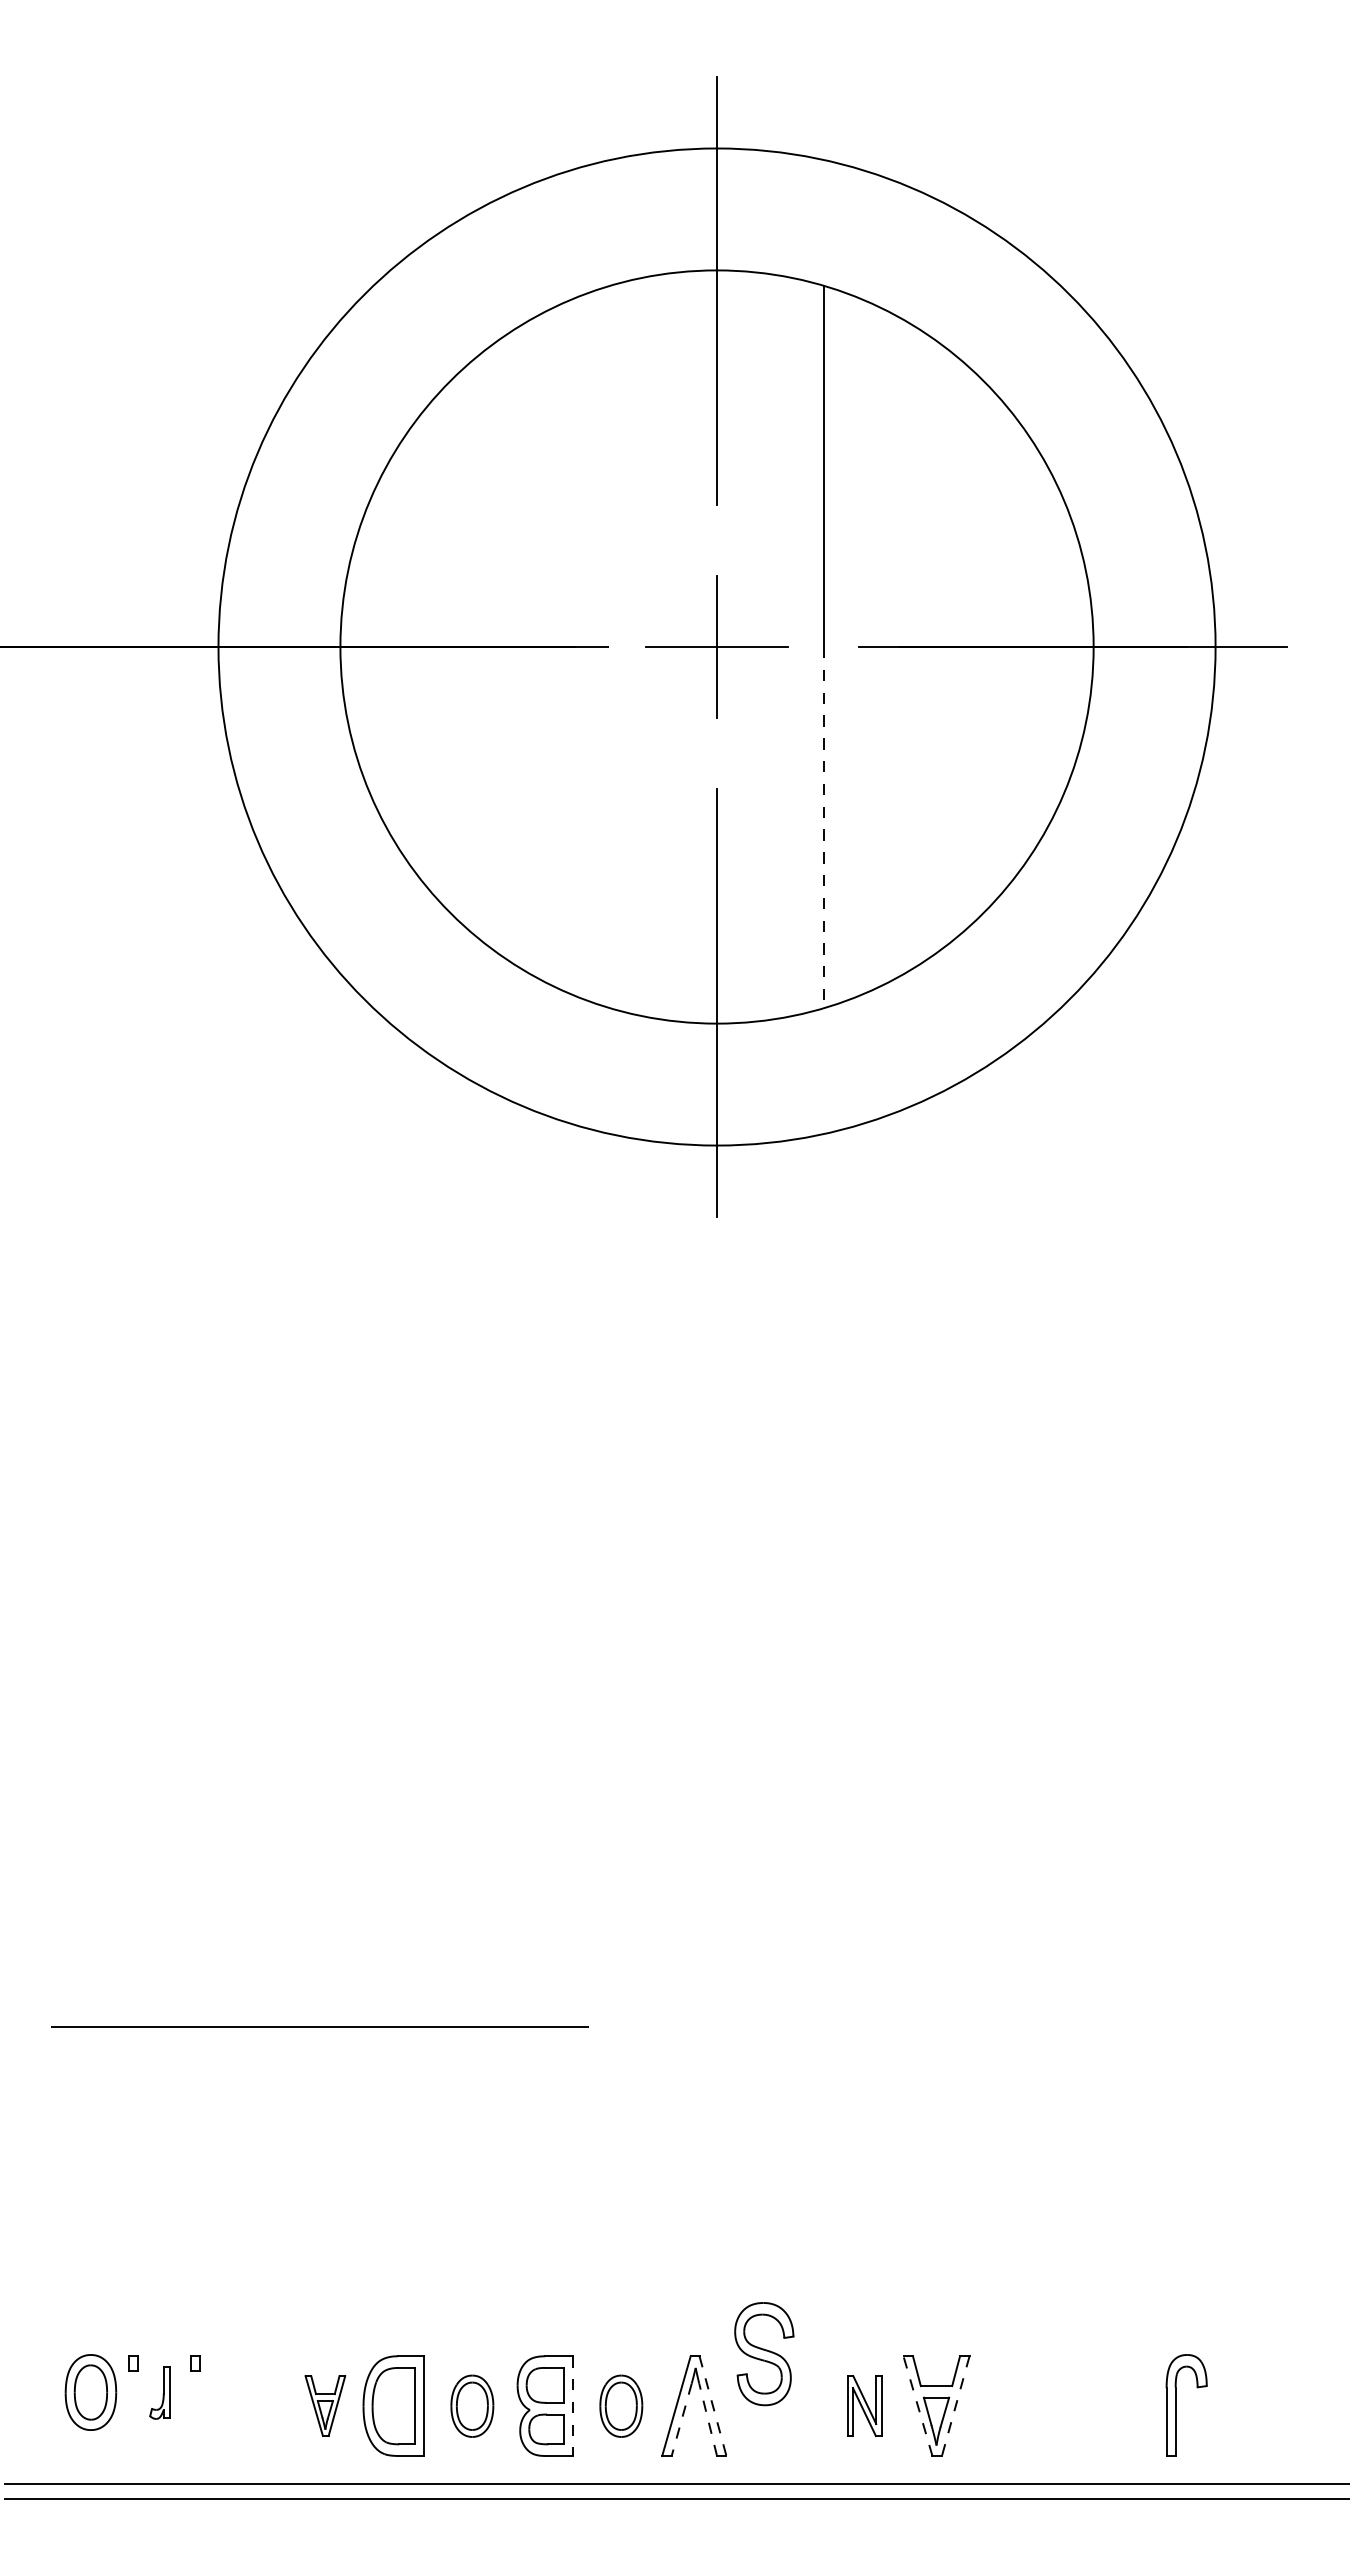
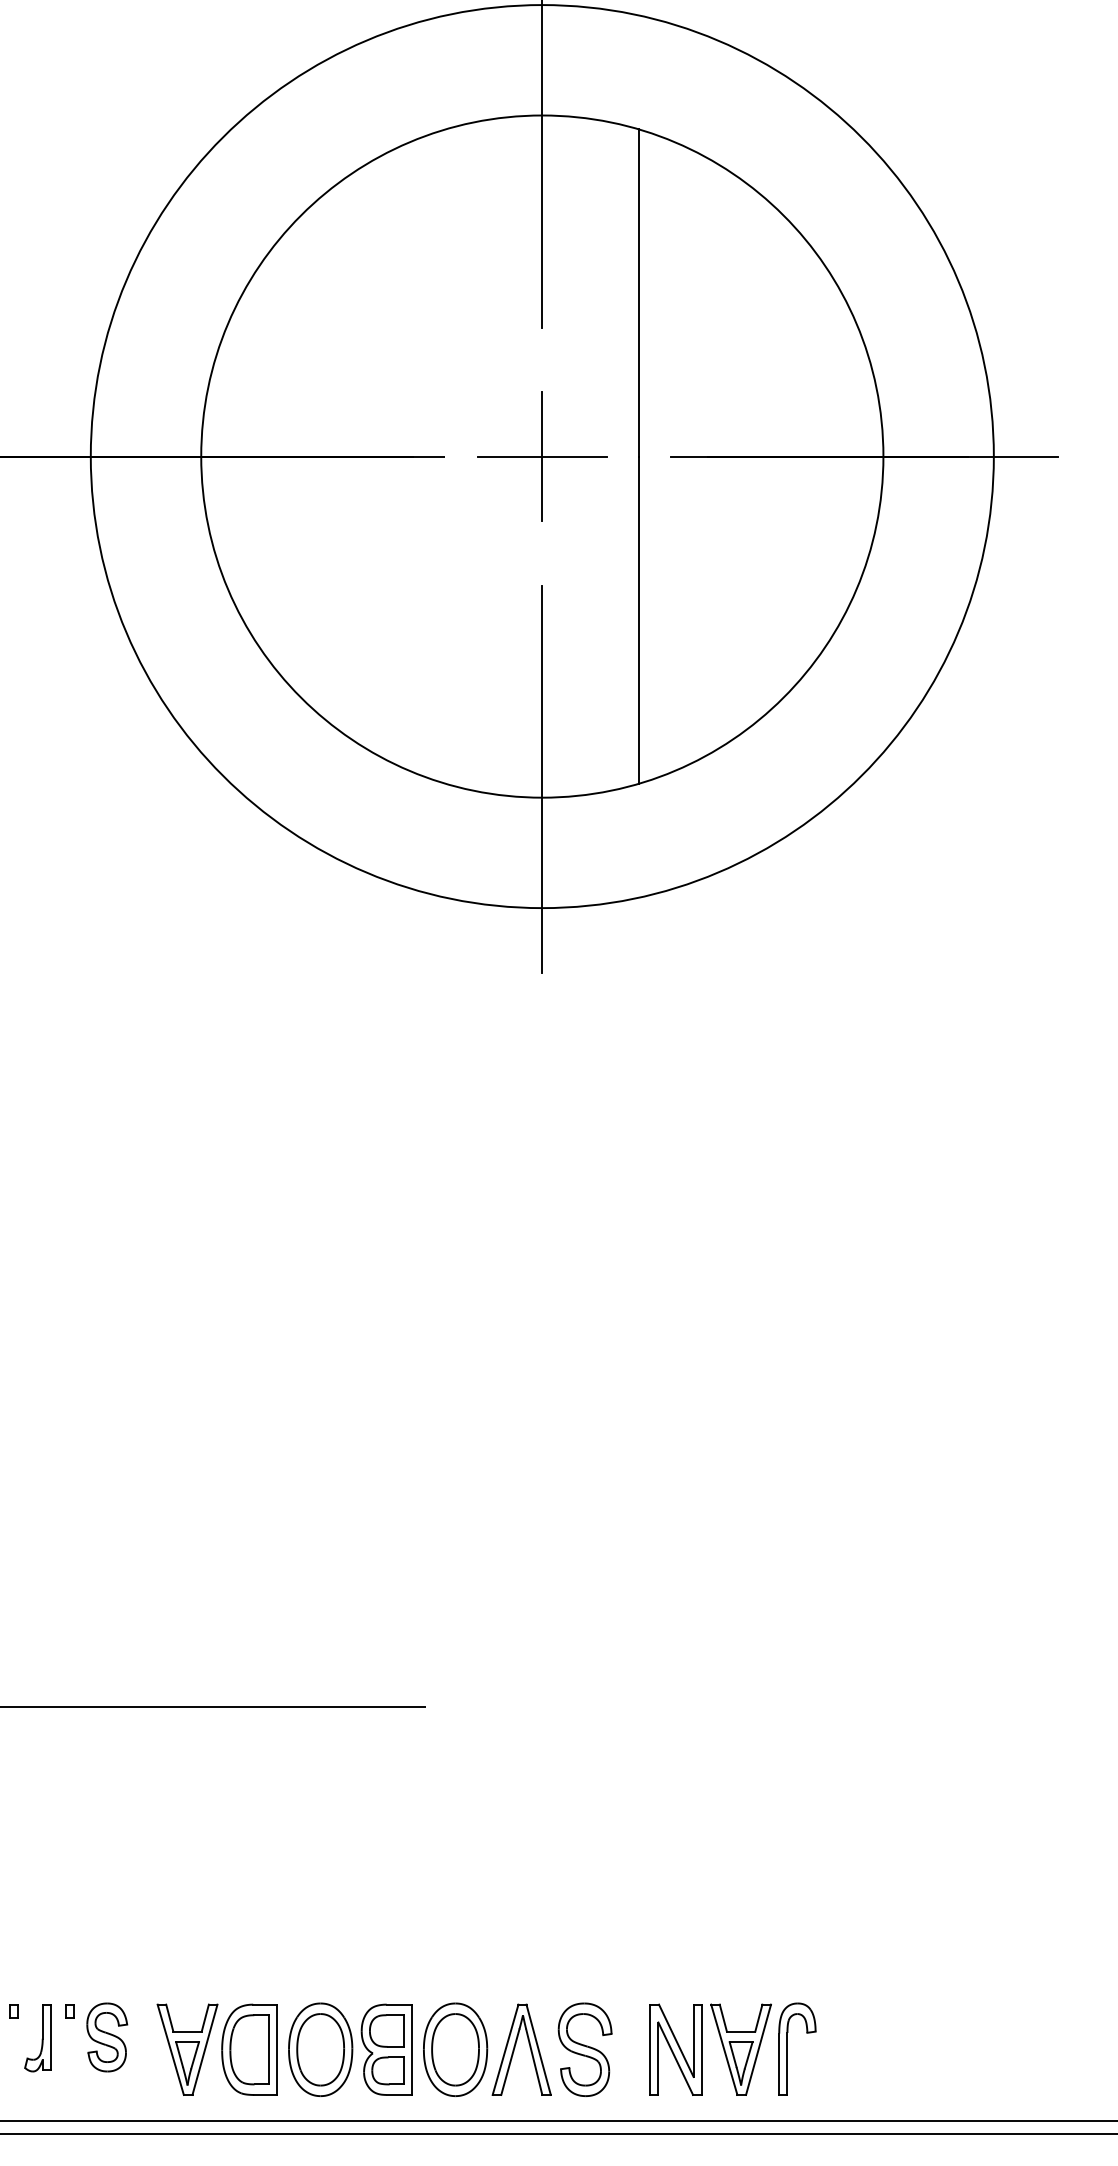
line: (823, 827) -> (638, 620), dashed -> solid
part: (764, 2354) -> (585, 2050), moved
part: (159, 2392) -> (37, 2037), size x1.43
part: (236, 2392) -> (107, 2037), added
part: (325, 2405) -> (187, 2049), size x1.67
part: (864, 2405) -> (675, 2049), size x1.67
part: (1176, 2405) -> (788, 2049), moved
part: (472, 2406) -> (320, 2050), size x1.67
line: (573, 2406) -> (412, 2050), dashed -> solid
part: (621, 2406) -> (455, 2050), size x1.67
line: (713, 2406) -> (539, 2050), dashed -> solid
line: (917, 2406) -> (723, 2050), dashed -> solid
line: (955, 2406) -> (758, 2050), dashed -> solid
line: (681, 2419) -> (510, 2061), dashed -> solid
line: (708, 2419) -> (534, 2061), dashed -> solid

